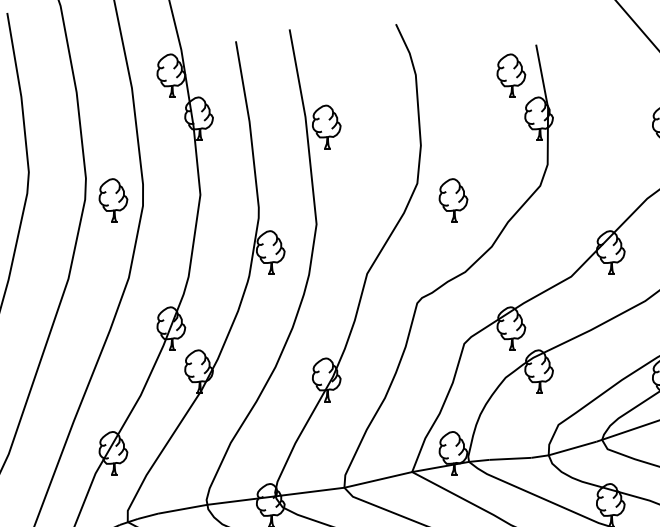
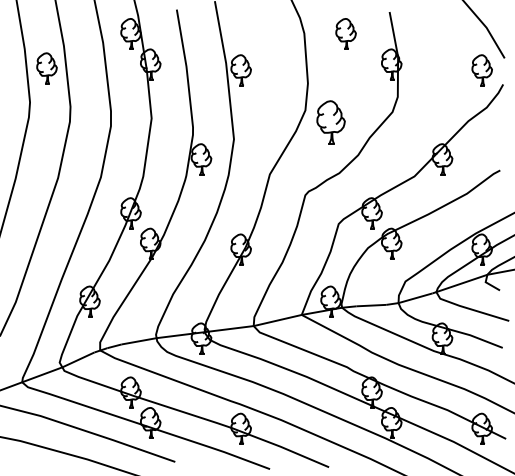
part: (510, 75) -> (345, 33), moved
part: (112, 200) -> (46, 68), moved
part: (452, 200) -> (330, 122), size x1.4

